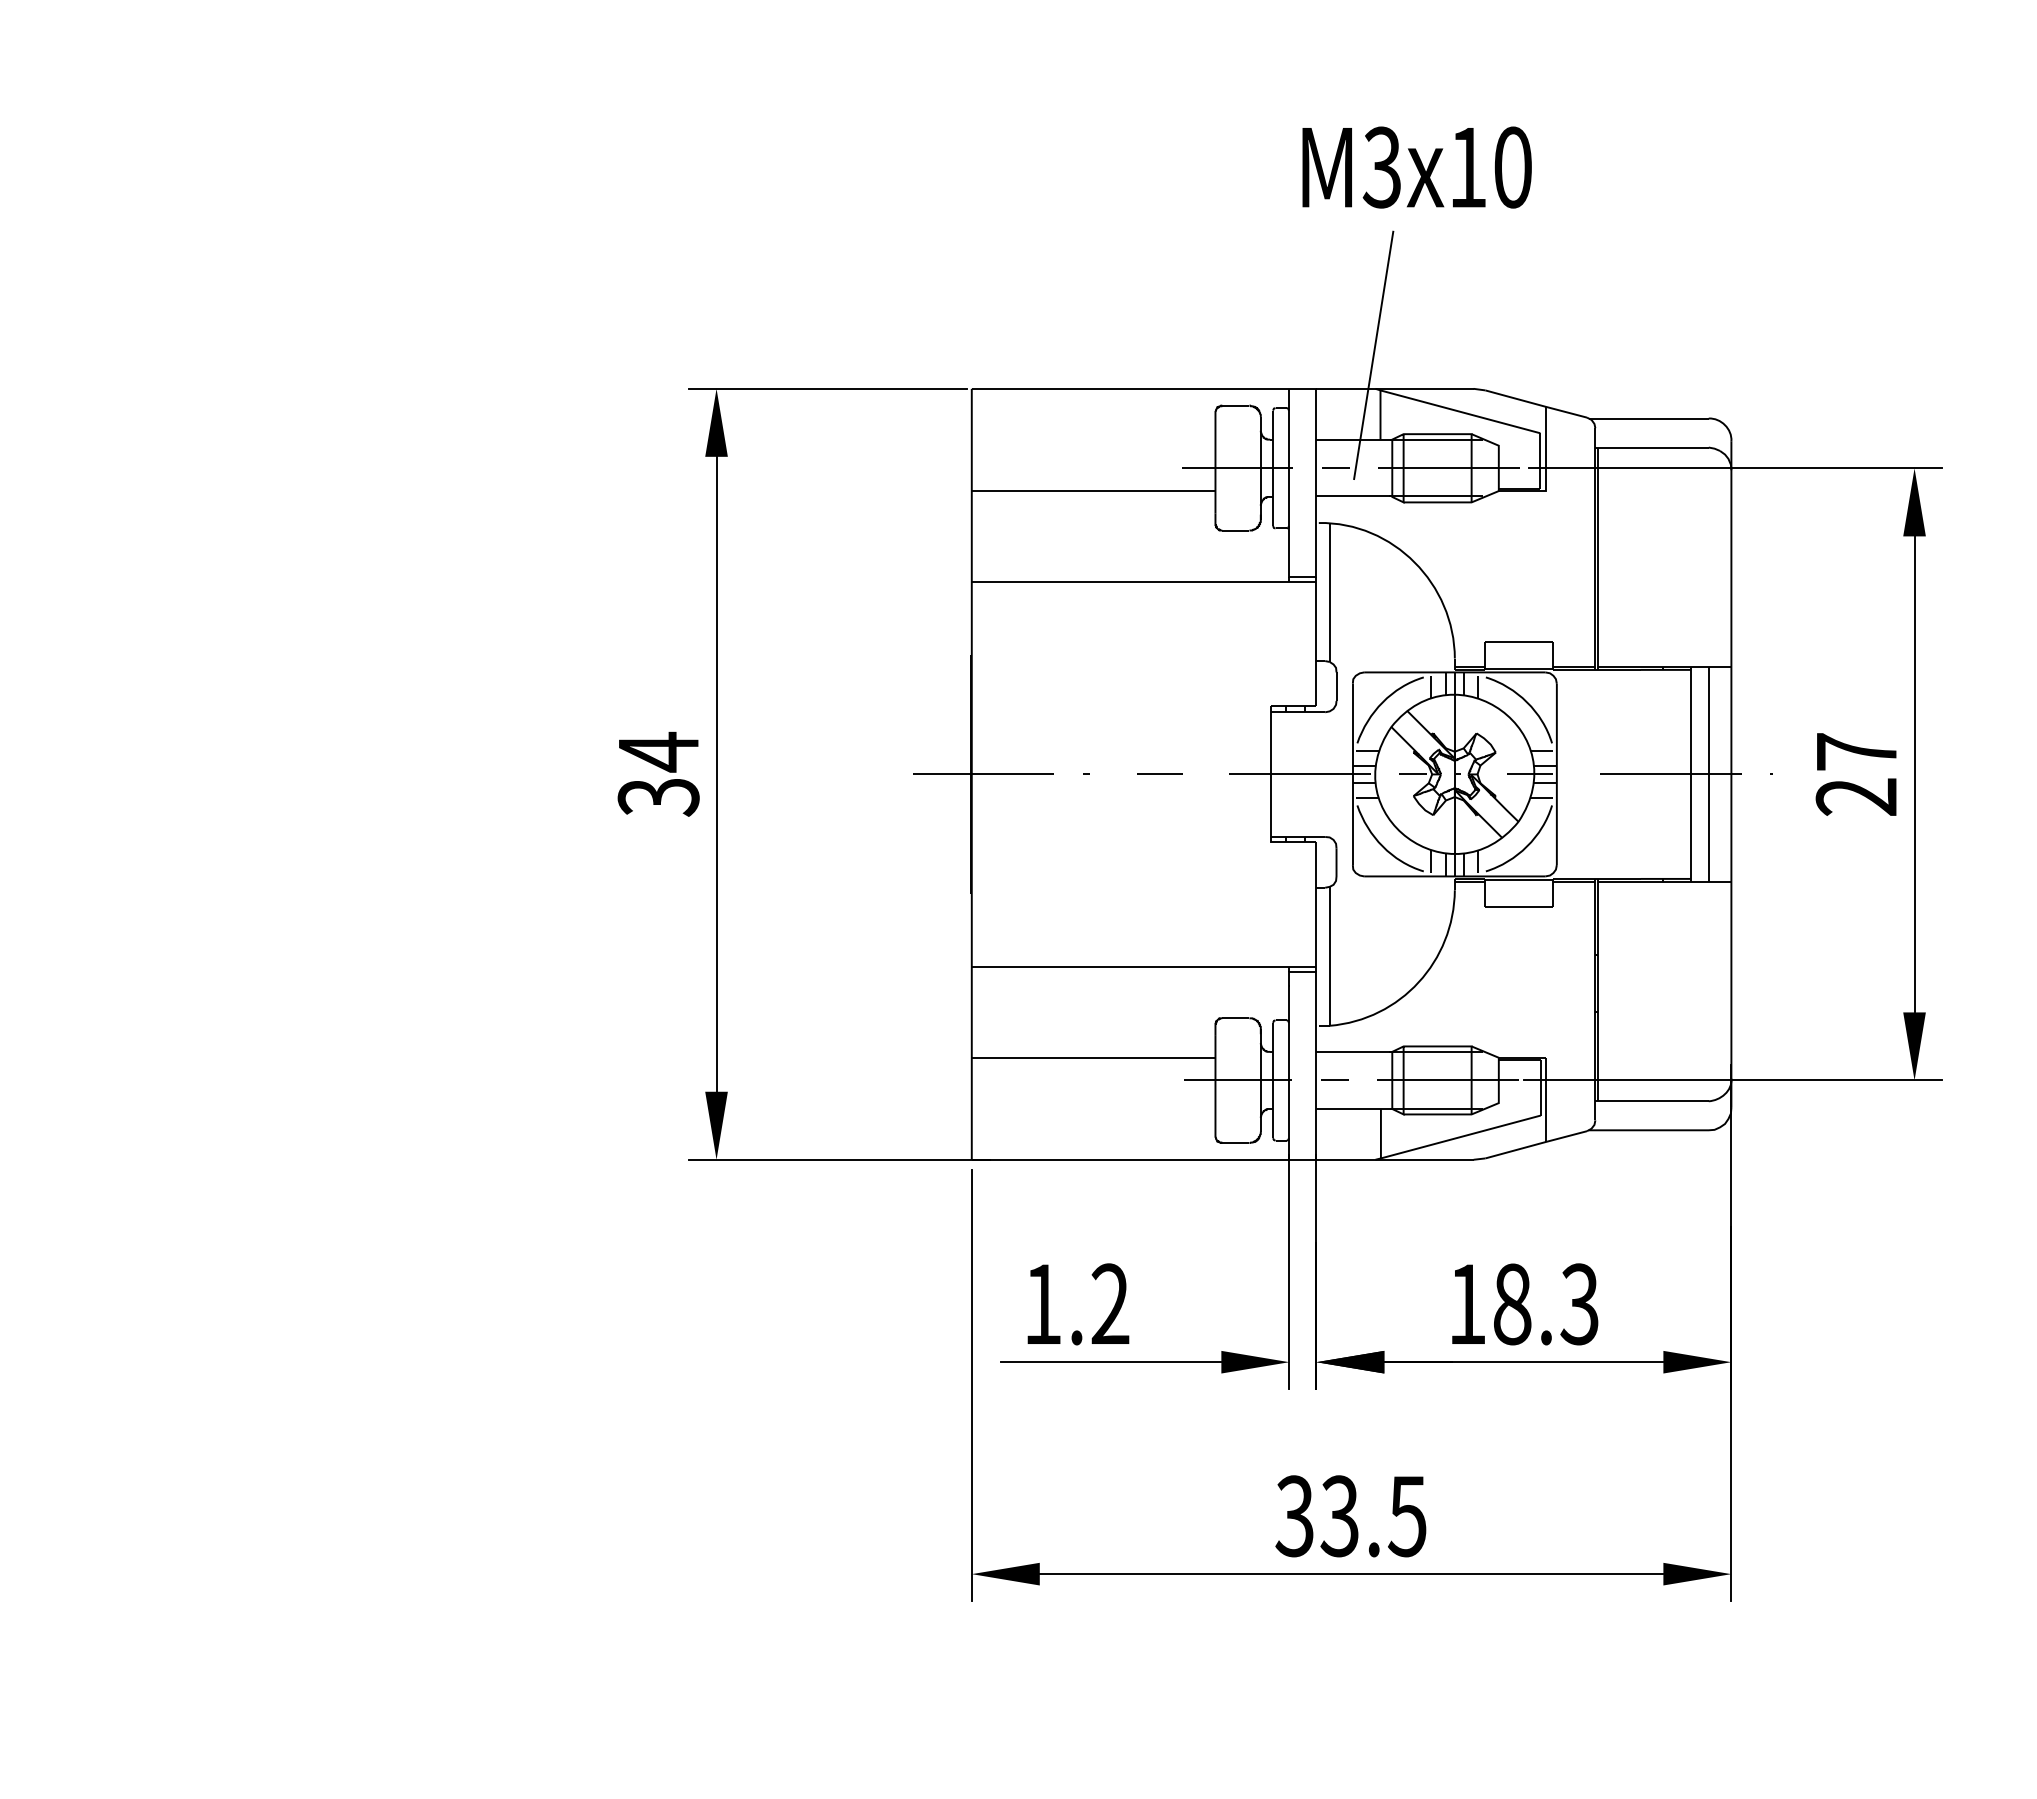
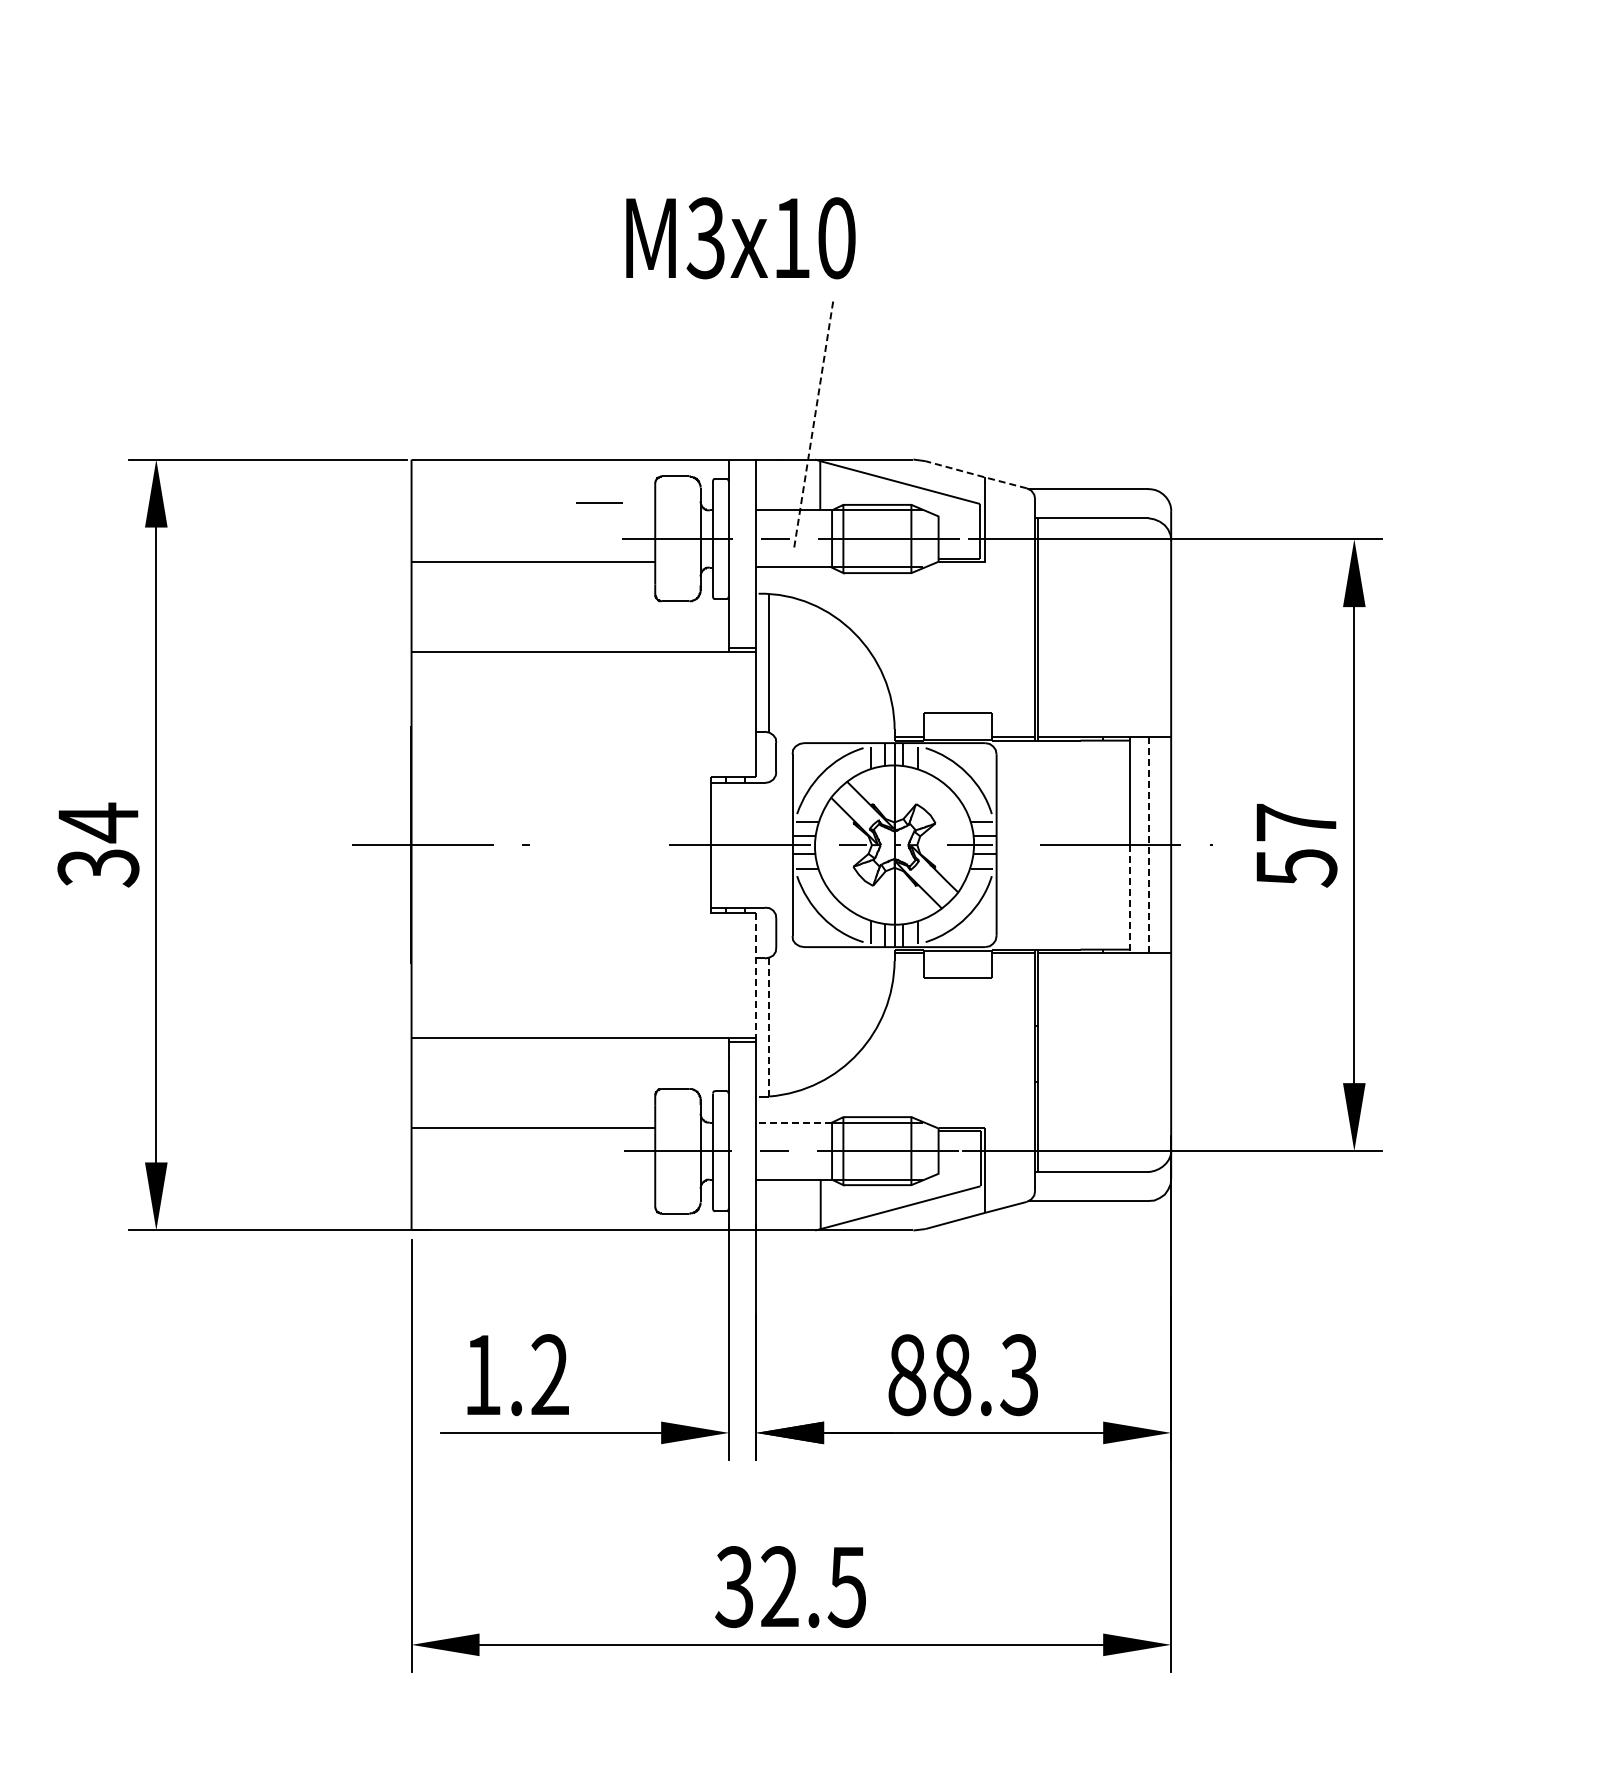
text: (1416, 167) -> (740, 238), moved
line: (1373, 355) -> (813, 426), solid -> dashed
line: (1535, 404) -> (975, 475), solid -> dashed
line: (1159, 773) -> (599, 502), moved
line: (1708, 774) -> (1148, 845), solid -> dashed
text: (1856, 797) -> (1296, 868), 27 -> 57
line: (1690, 828) -> (1130, 899), solid -> dashed
line: (1316, 905) -> (756, 976), solid -> dashed
line: (1329, 956) -> (769, 1027), solid -> dashed
line: (1354, 1052) -> (794, 1123), solid -> dashed
text: (1467, 1304) -> (907, 1375), 18.3 -> 88.3
text: (1339, 1516) -> (779, 1587), 33.5 -> 32.5

